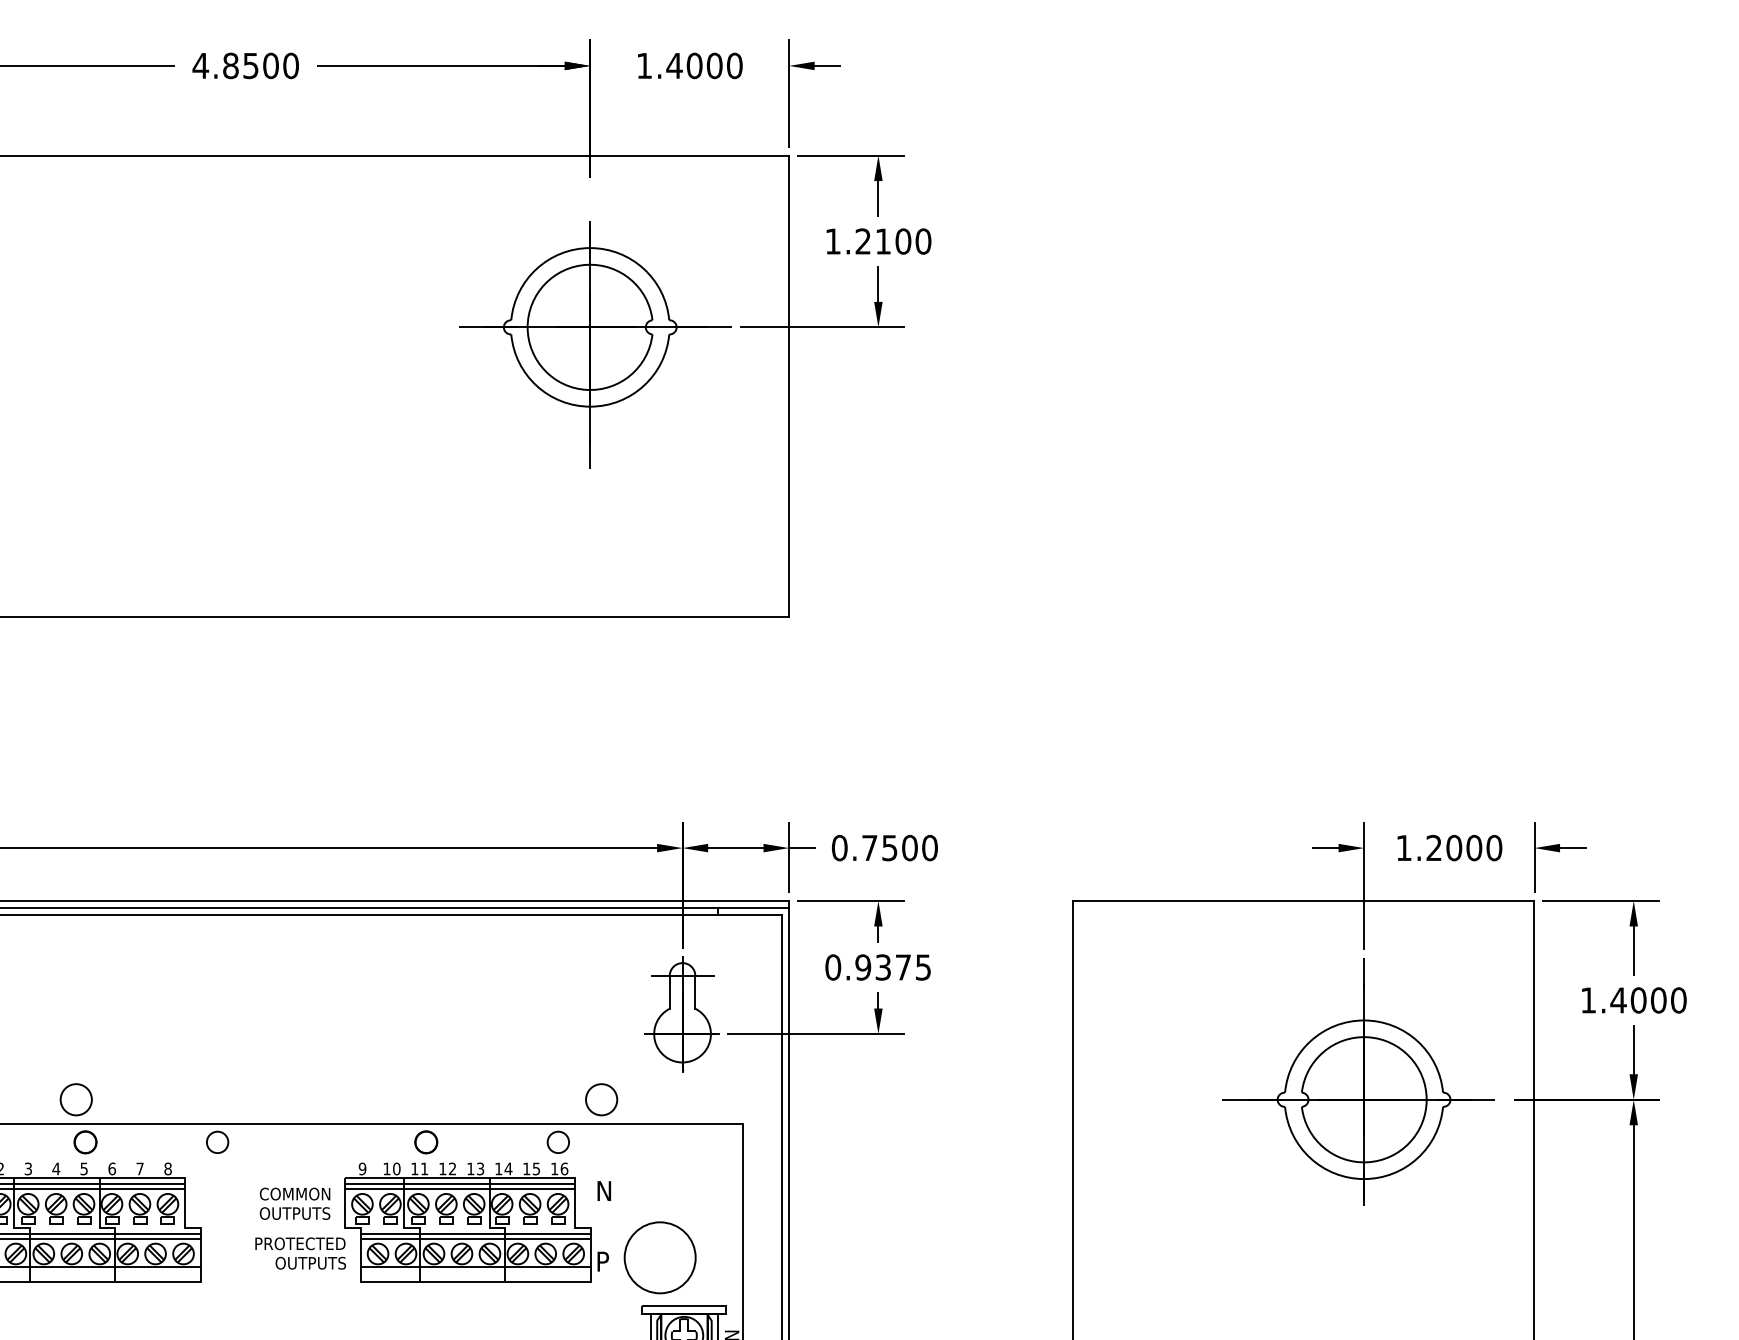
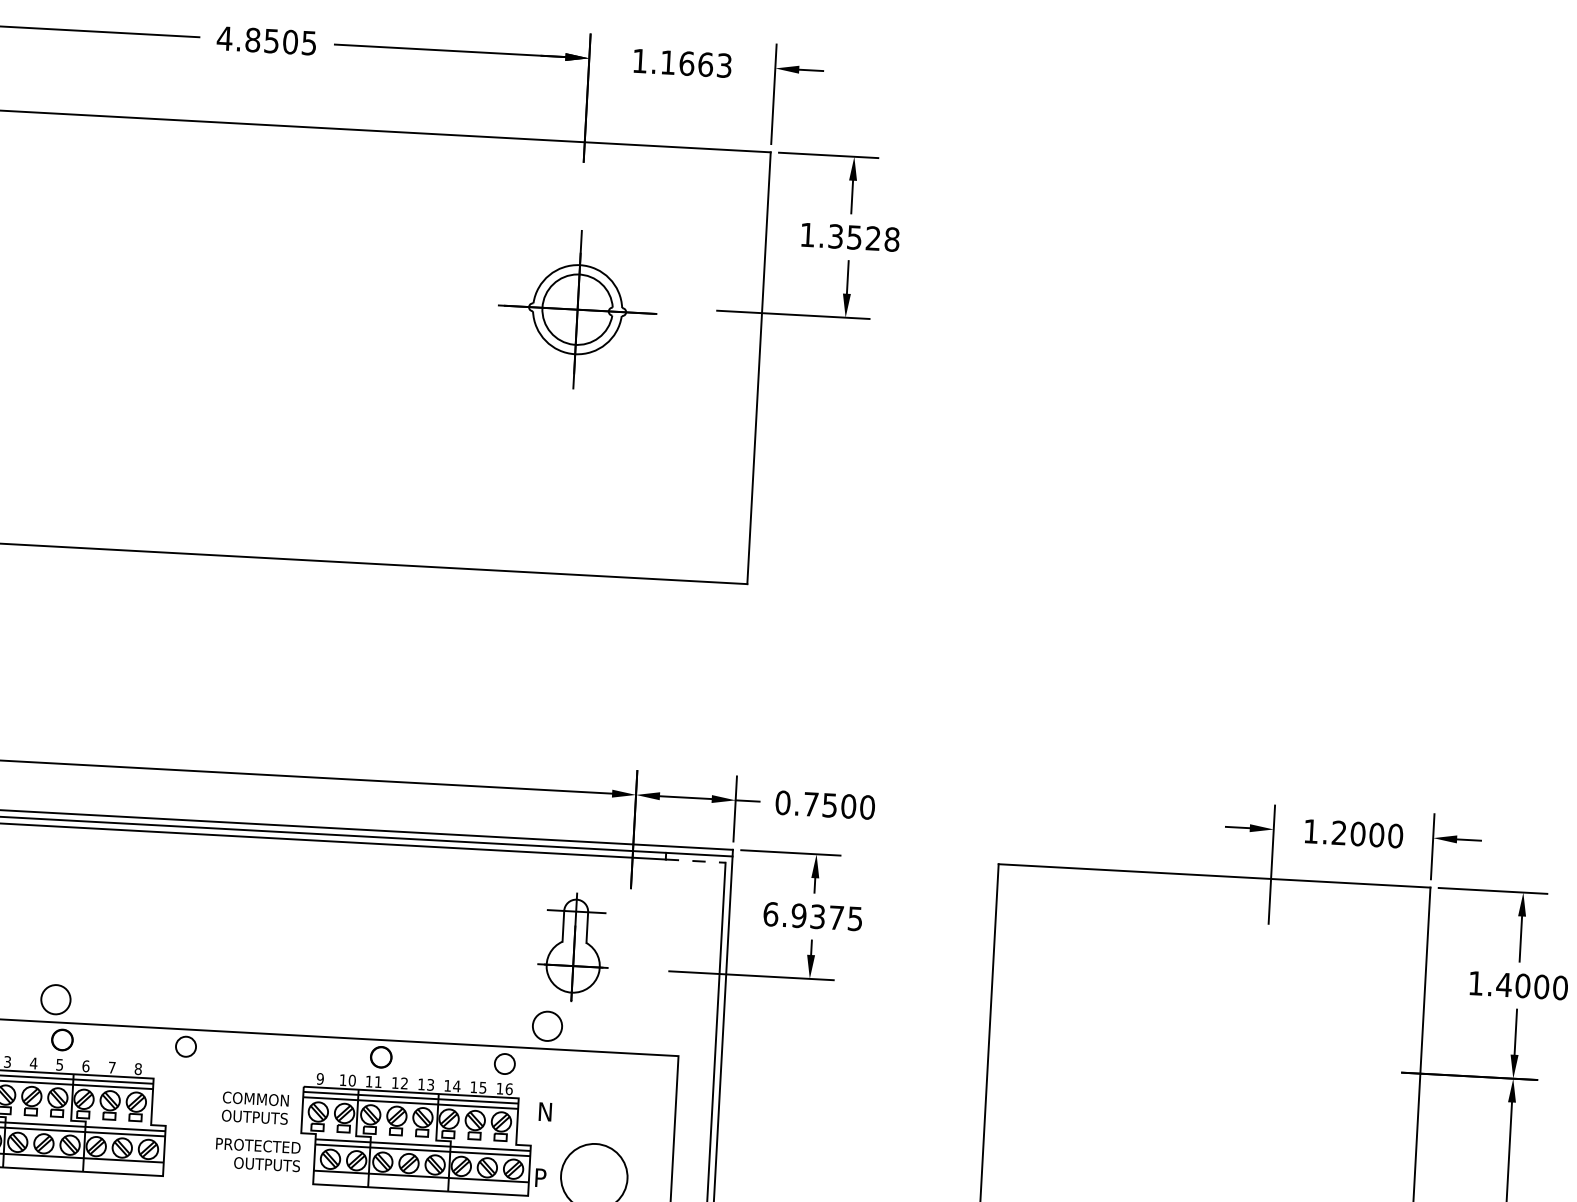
text: (290, 65) -> (308, 42), 4.8500 -> 4.8505
text: (704, 65) -> (696, 63), 1.4000 -> 1.1663
text: (893, 241) -> (864, 238), 1.2100 -> 1.3528
part: (595, 344) -> (580, 319), size x0.6
line: (750, 915) -> (696, 861), solid -> dashed
text: (833, 967) -> (771, 914), 0.9375 -> 6.9375
part: (681, 1014) -> (573, 947), moved
part: (1358, 1081) -> (1256, 1047), removed

